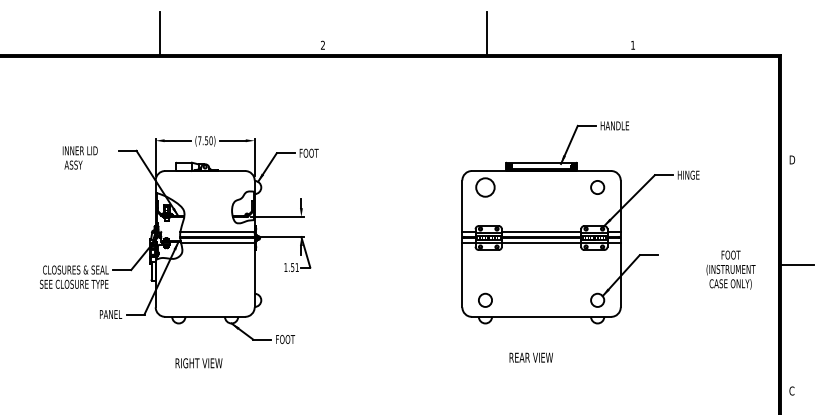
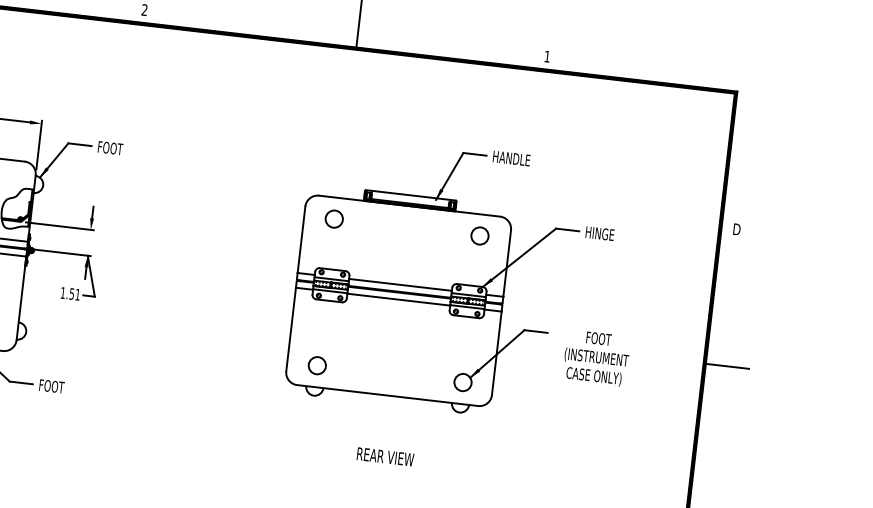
circle: (485, 187) -> (334, 219), size x0.71
text: (730, 269) -> (596, 357), moved
text: (530, 357) -> (384, 456), moved

